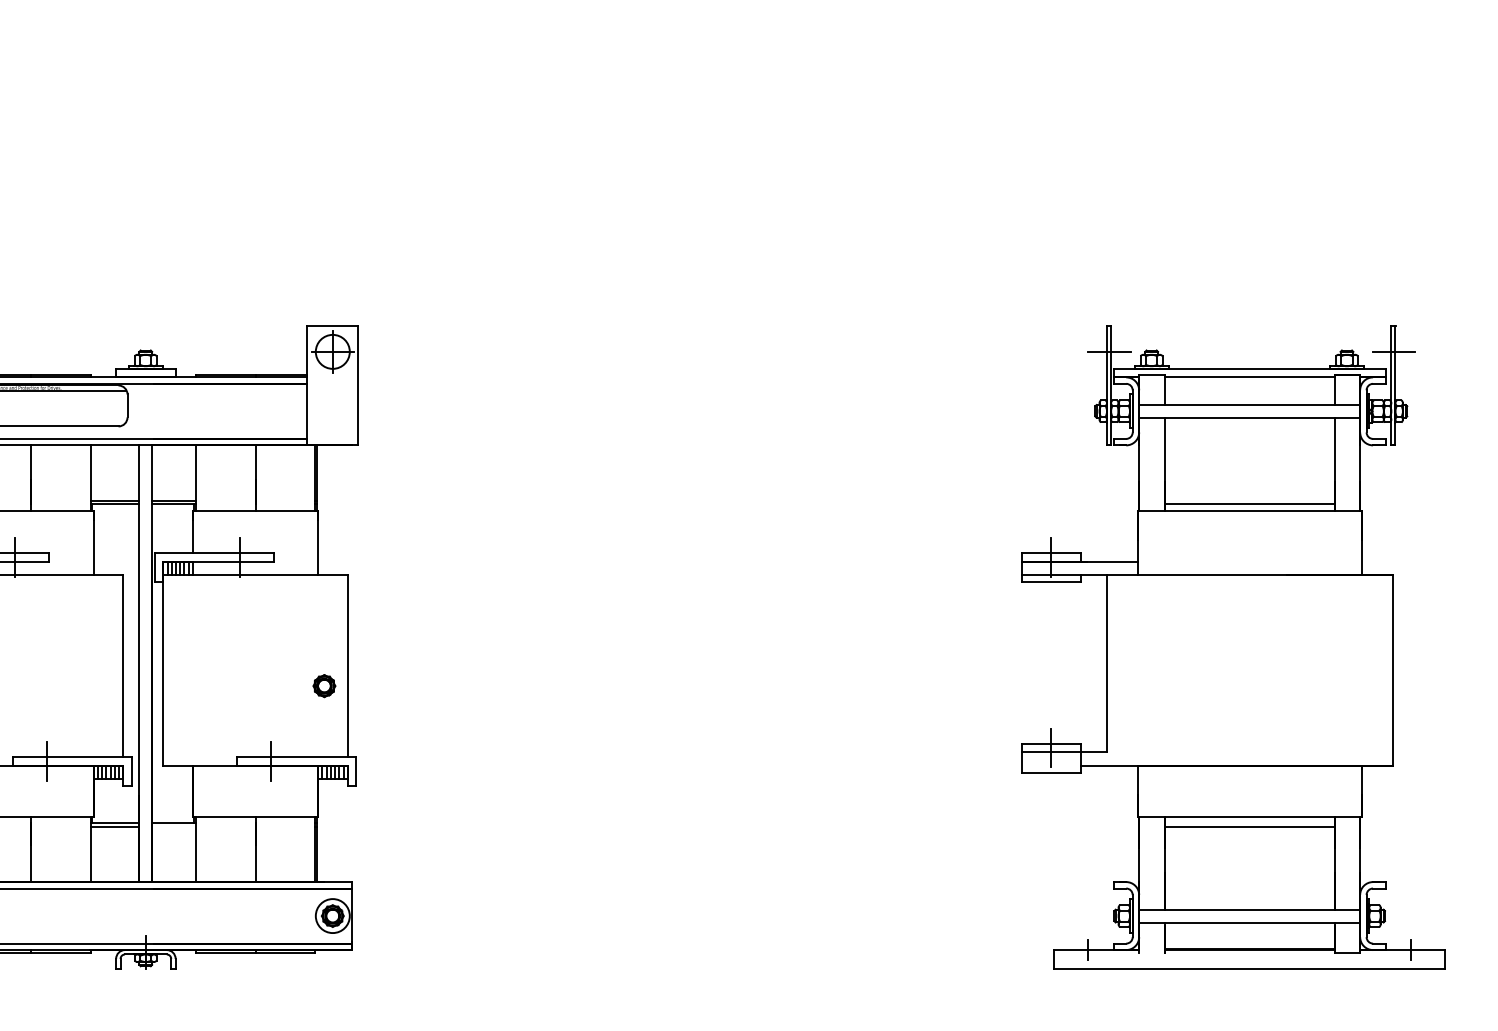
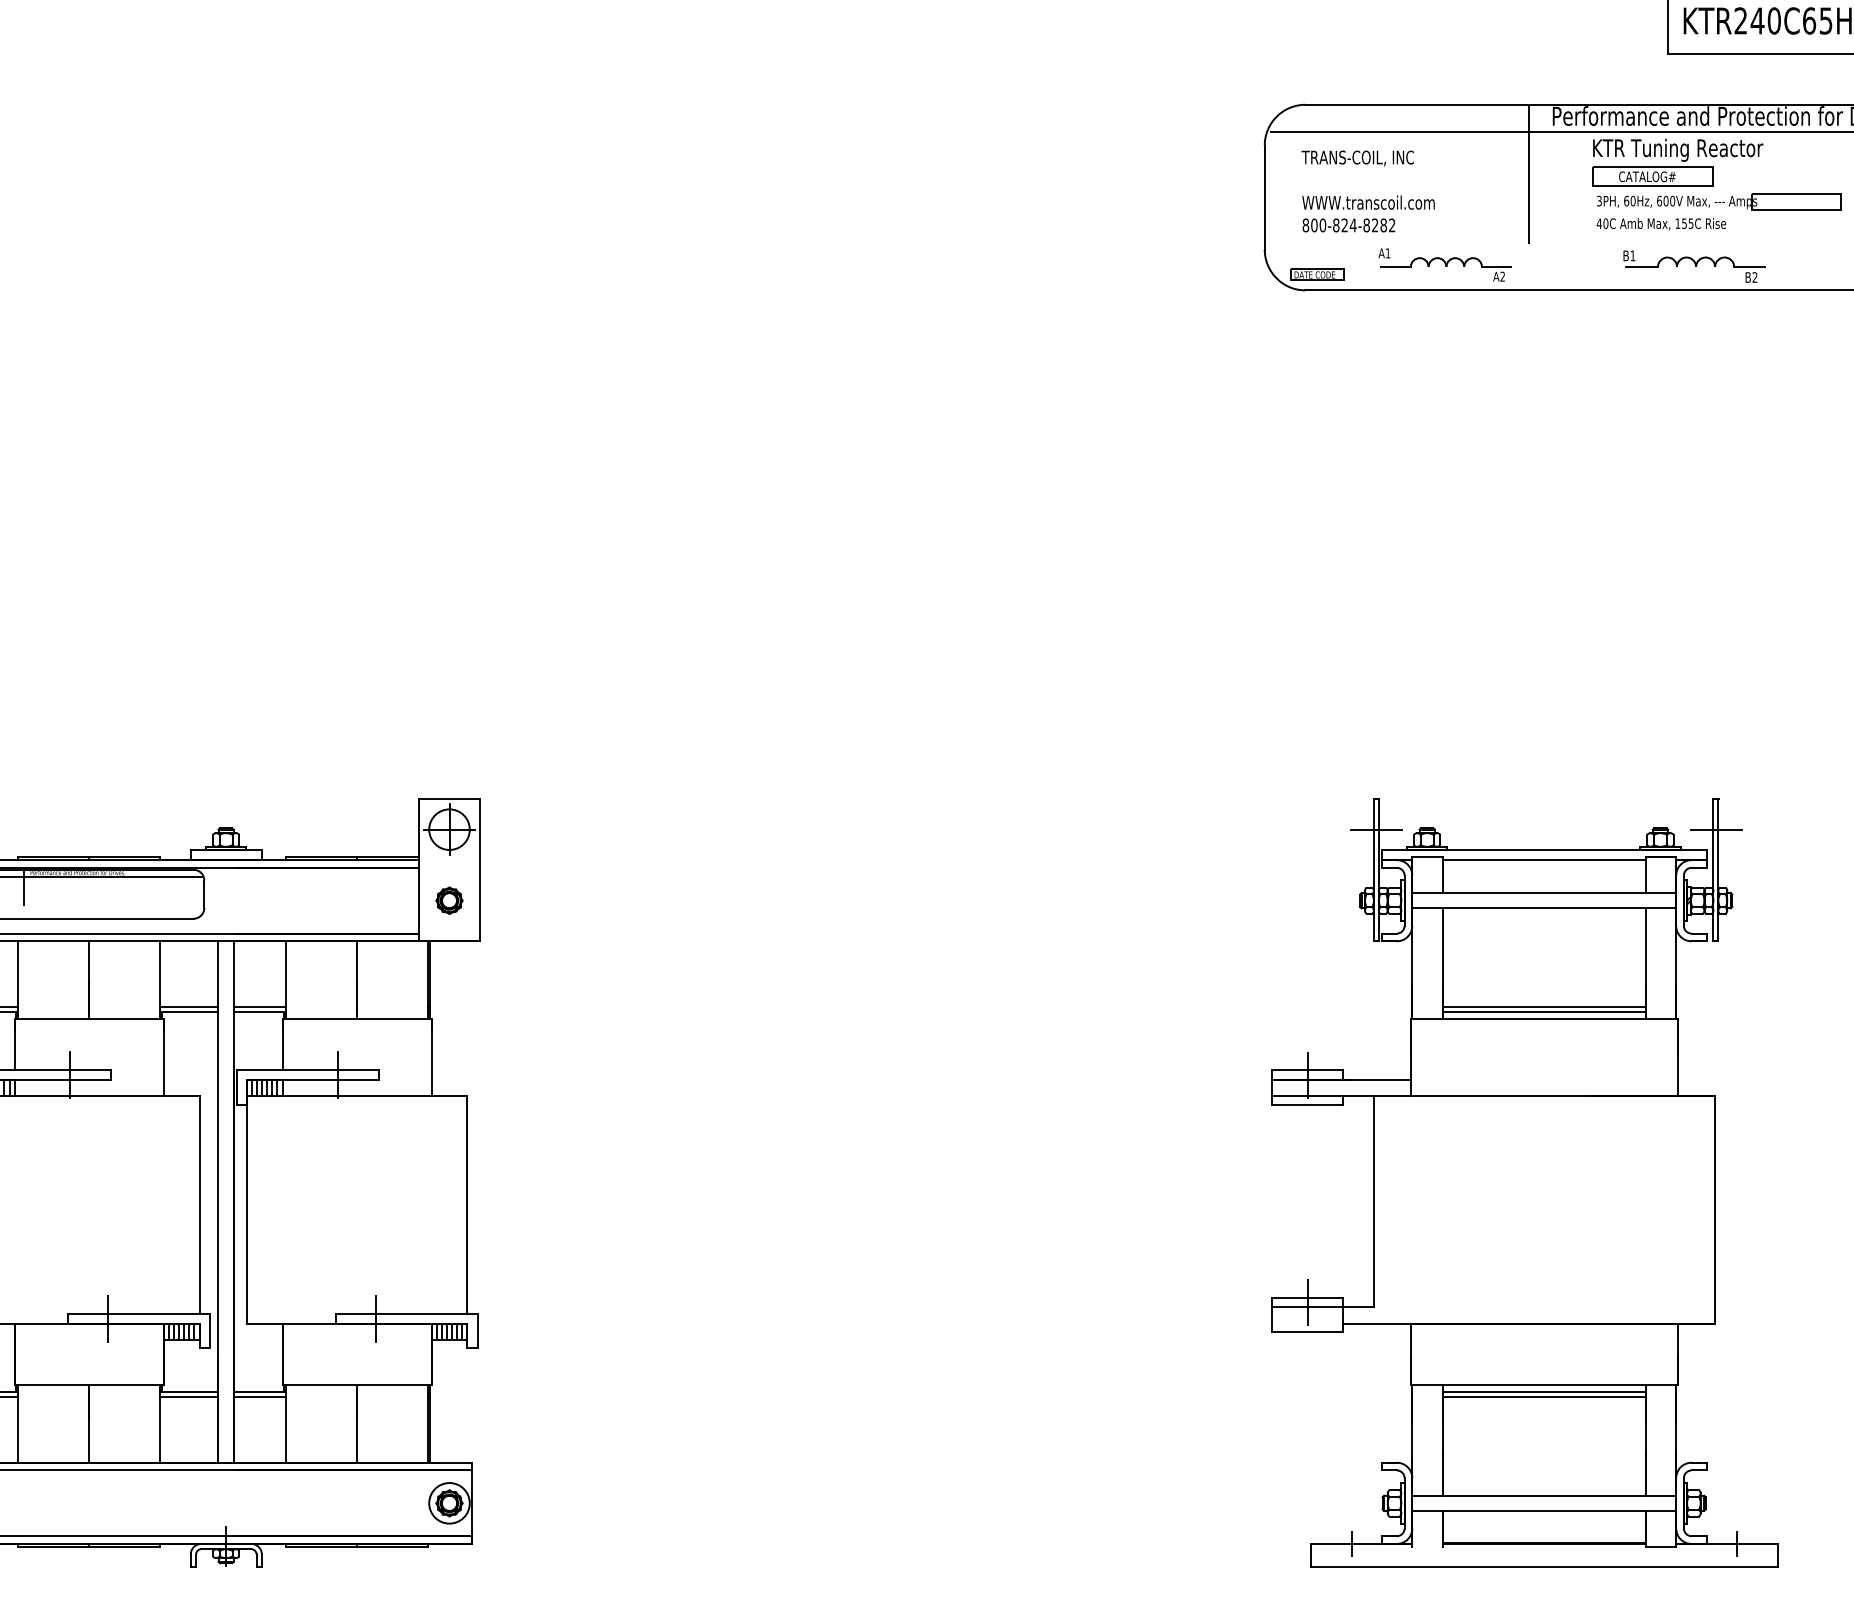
line: (1249, 500) -> (1543, 1007), added
part: (324, 685) -> (449, 900), moved
line: (1249, 823) -> (1543, 1392), added
line: (173, 826) -> (259, 1396), added

